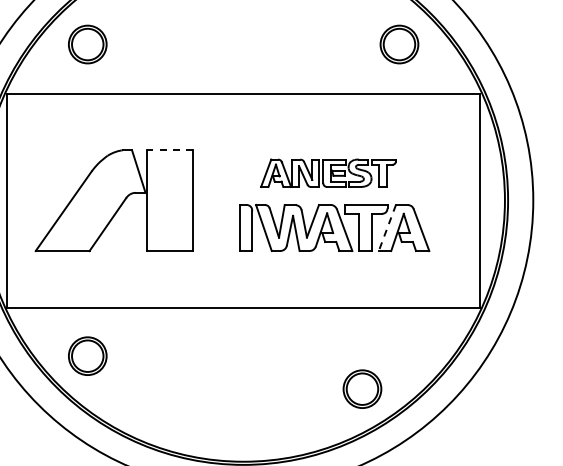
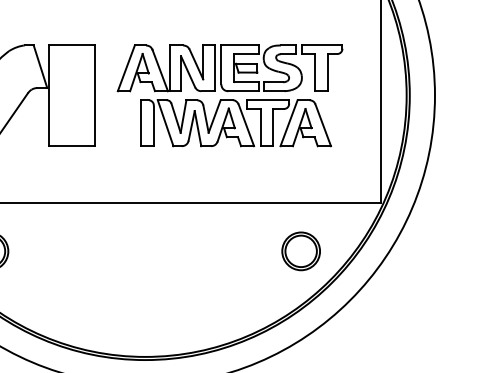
line: (169, 150) -> (71, 45), dashed -> solid
part: (328, 173) -> (230, 68), size x1.67
line: (387, 228) -> (289, 123), dashed -> solid
part: (362, 388) -> (301, 250), moved

